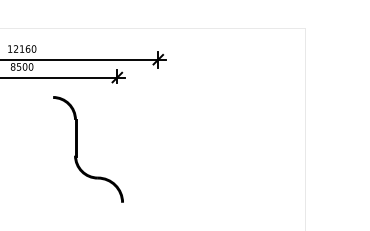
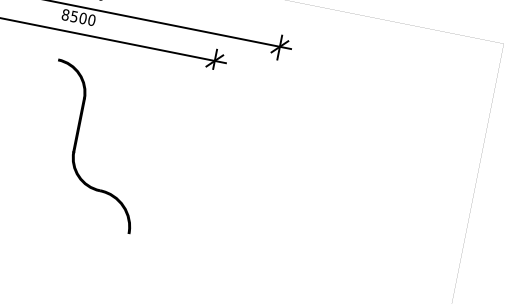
part: (77, 149) -> (78, 143), moved

